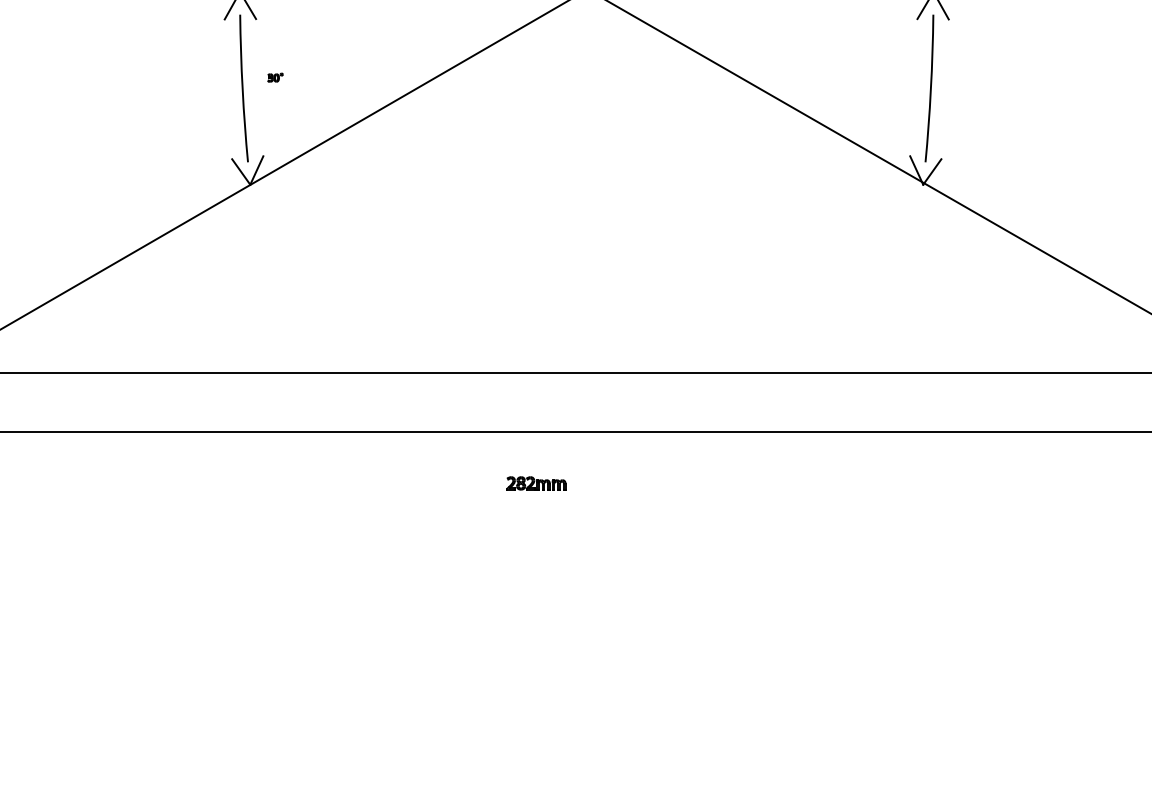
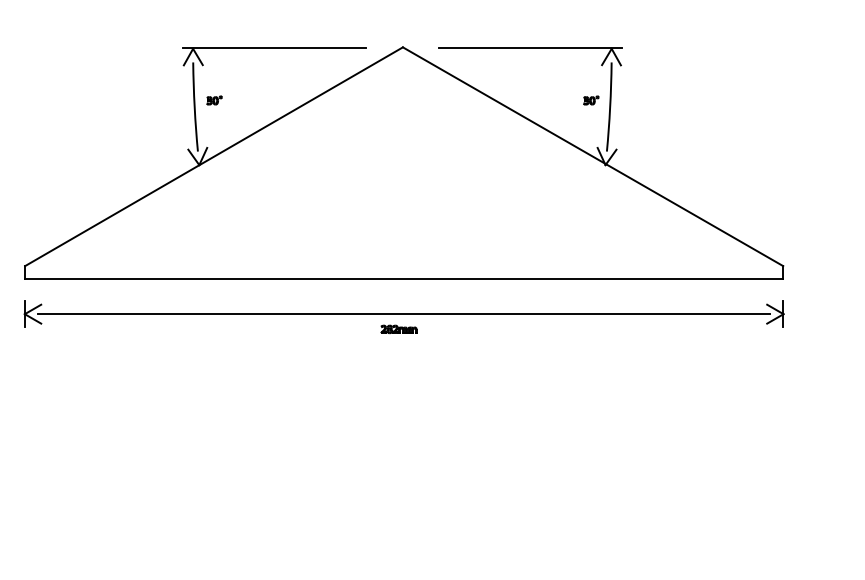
part: (275, 77) -> (214, 100), size x1.67
part: (899, 77) -> (591, 100), added
part: (535, 481) -> (398, 328), moved

